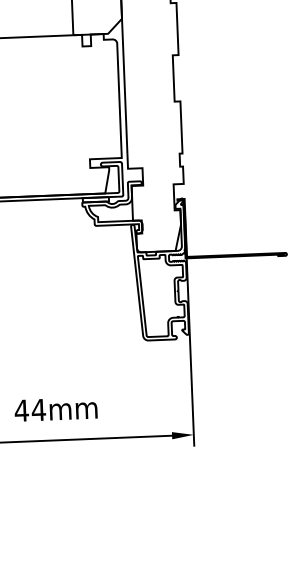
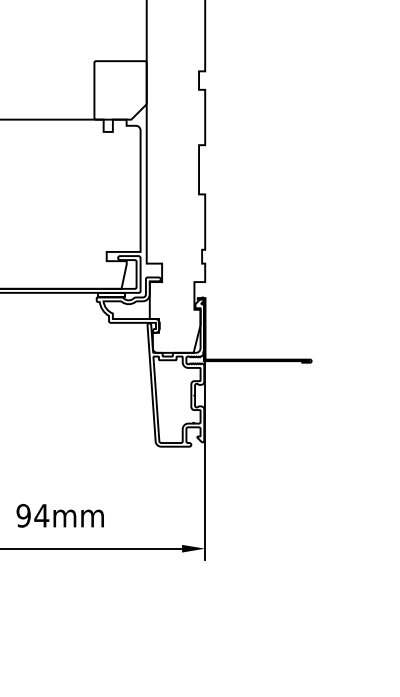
text: (21, 410) -> (23, 515), 44mm -> 94mm

